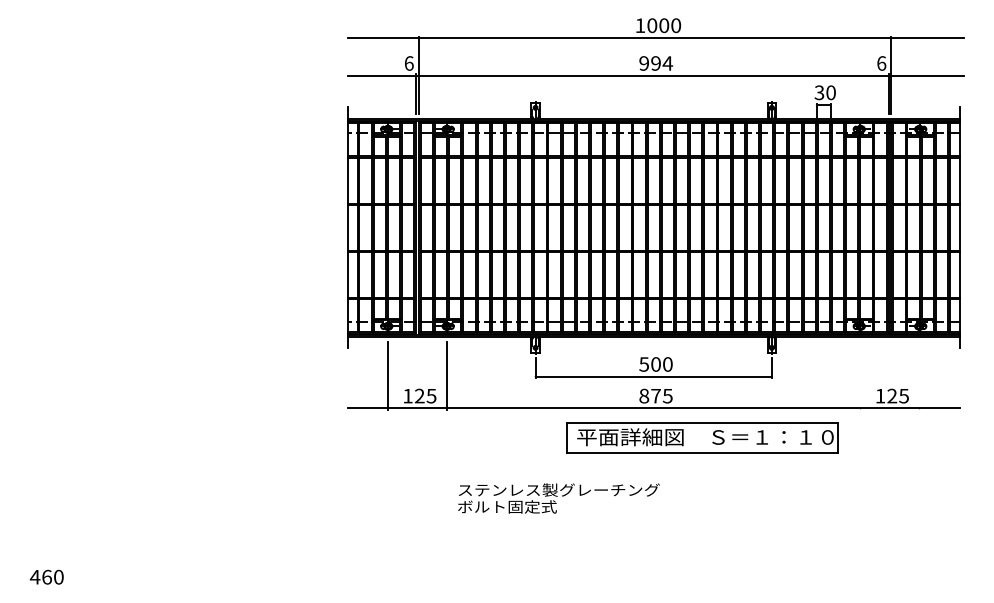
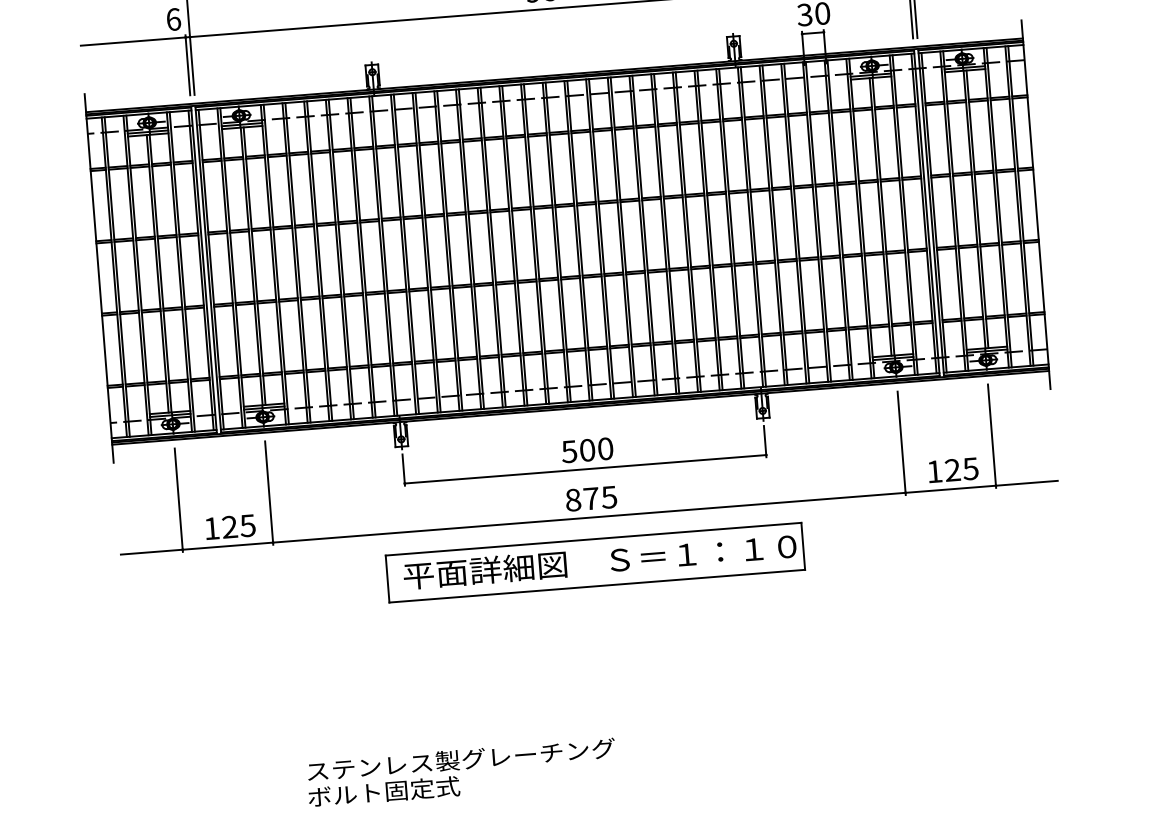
line: (860, 375) -> (901, 442), added
line: (919, 375) -> (991, 435), added
part: (702, 437) -> (595, 562), moved
text: (558, 498) -> (461, 772), moved

